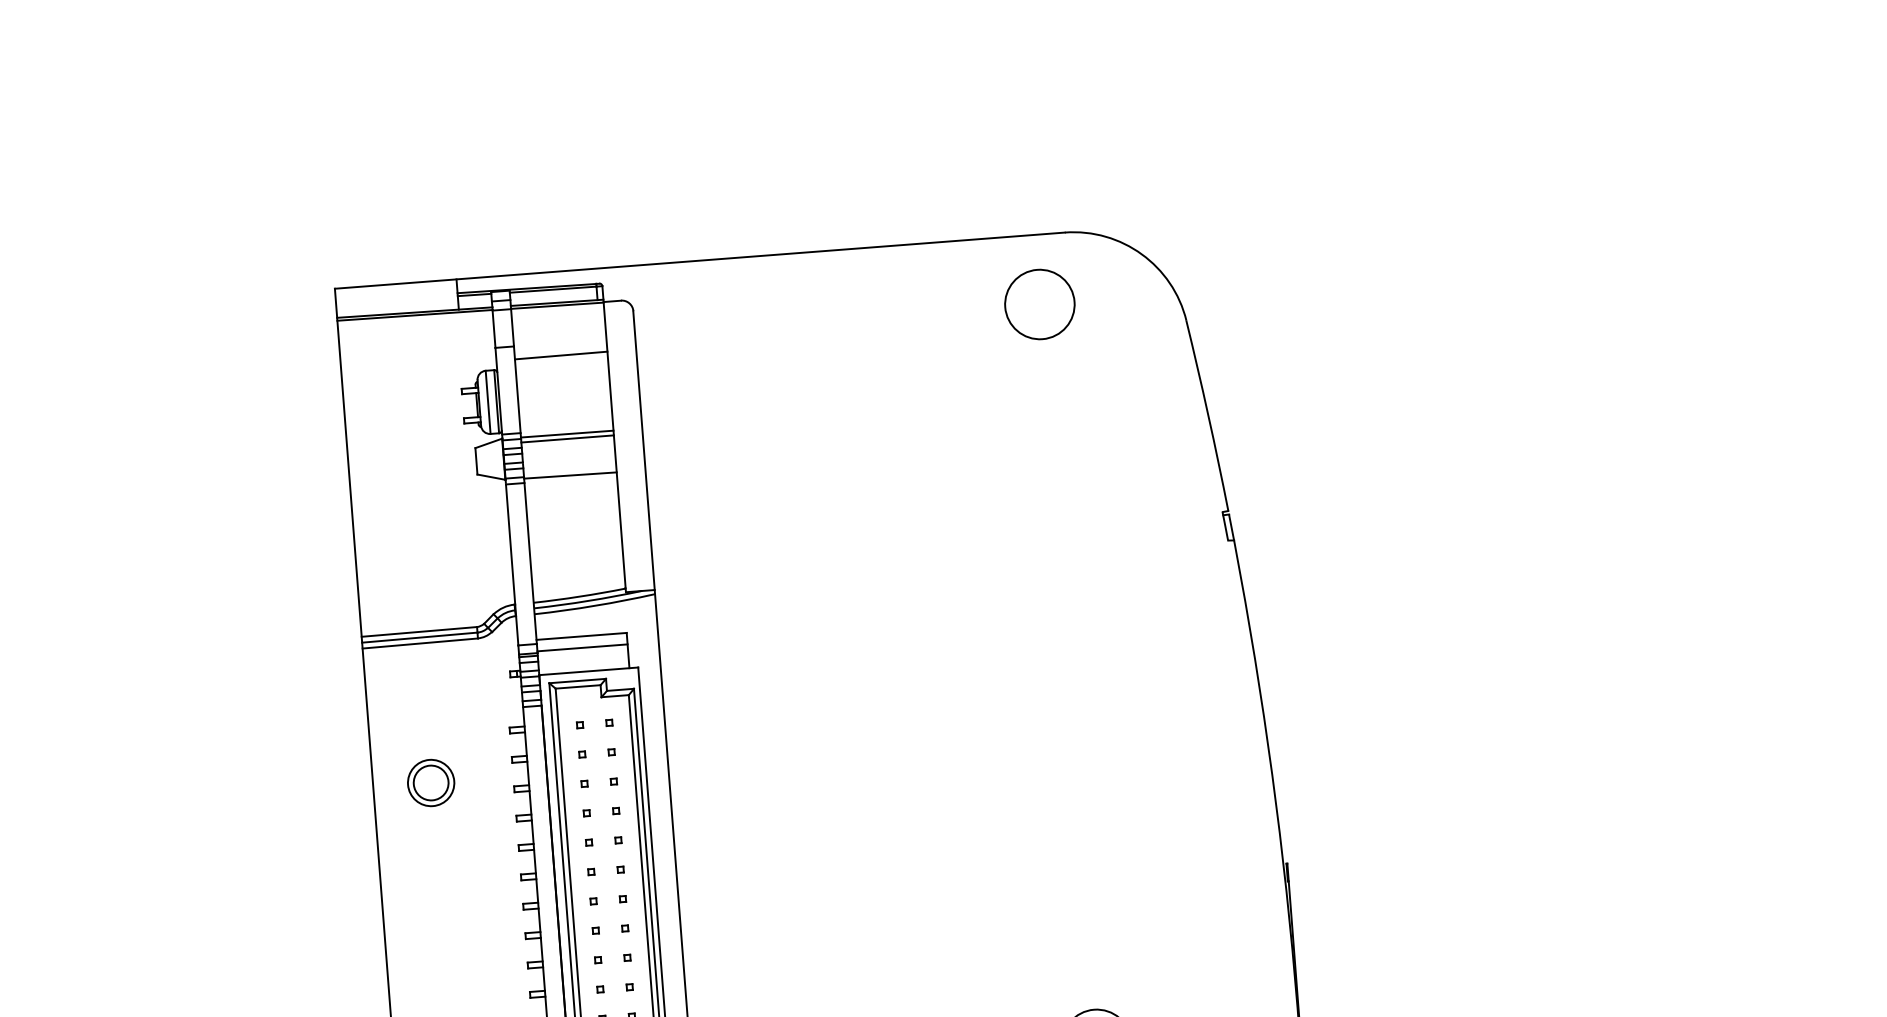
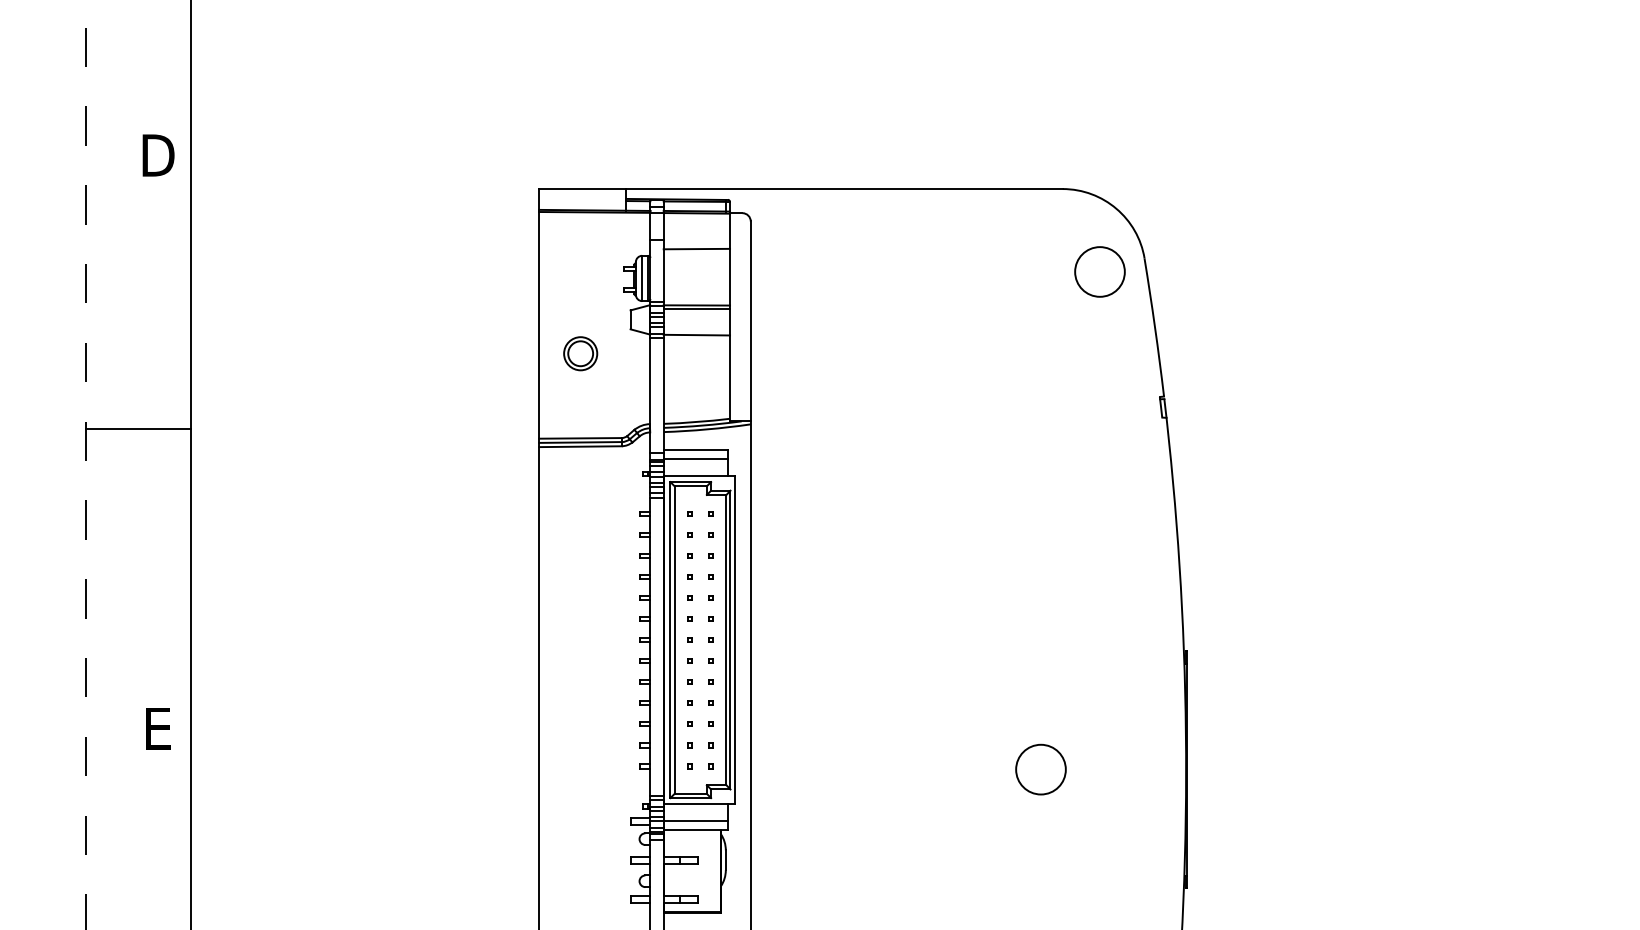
circle: (1039, 303) -> (1099, 271), moved
part: (430, 782) -> (580, 353), moved

